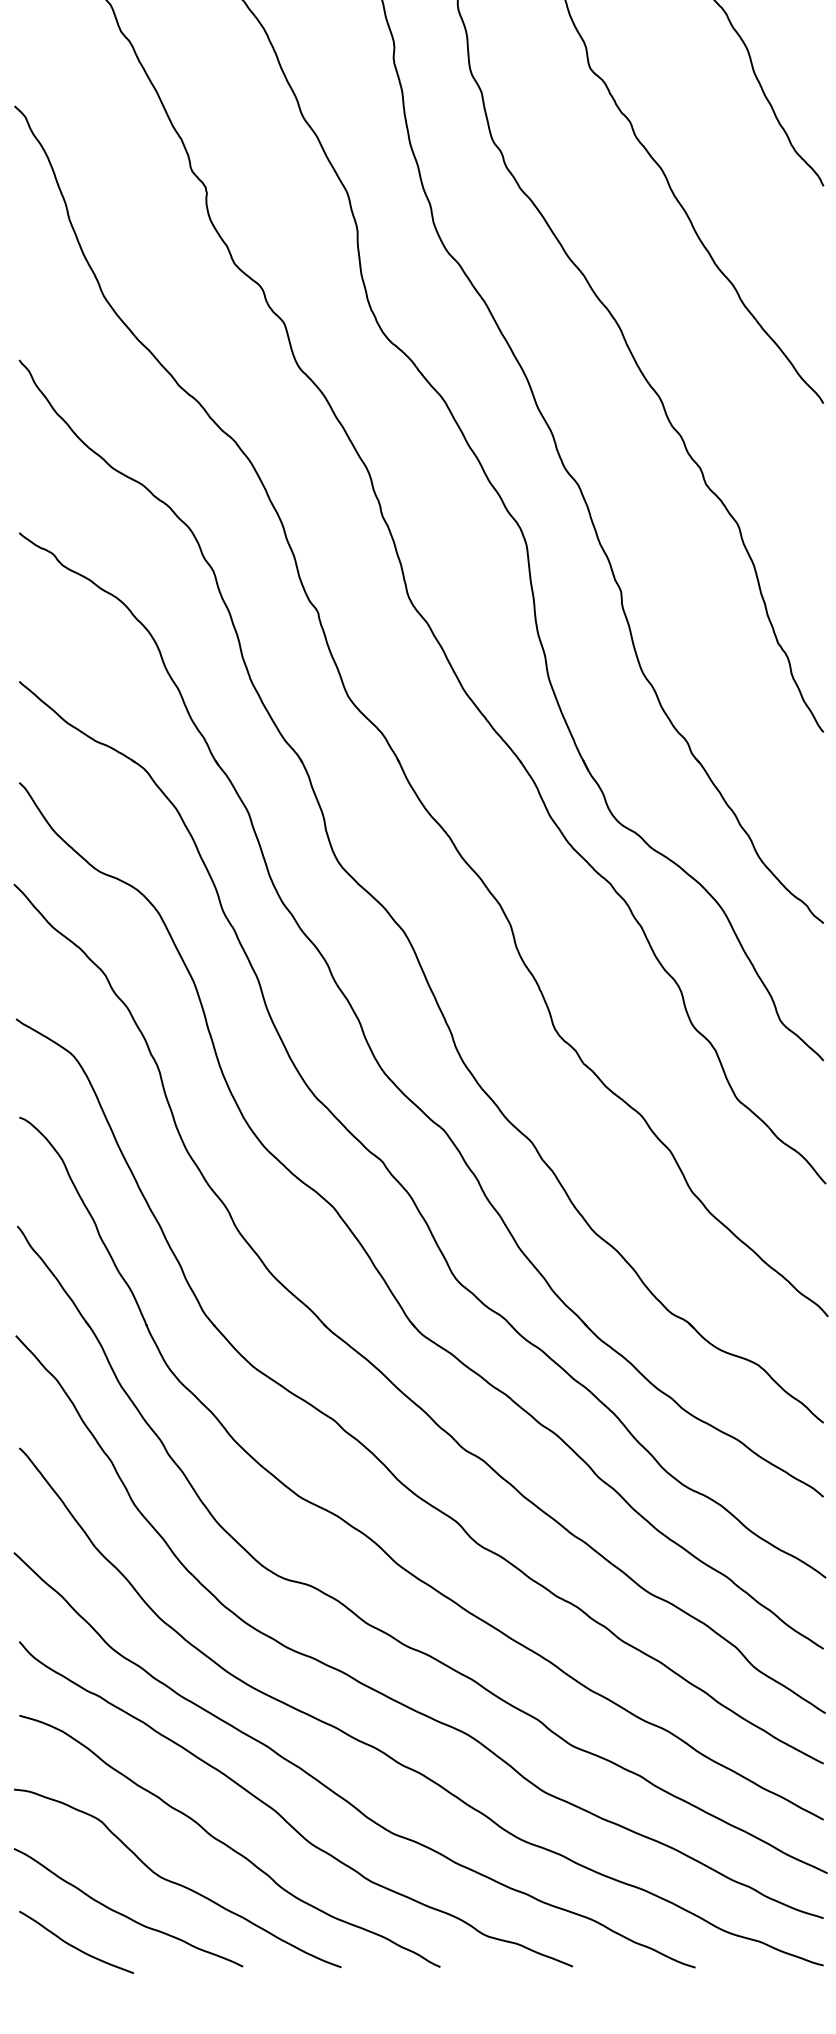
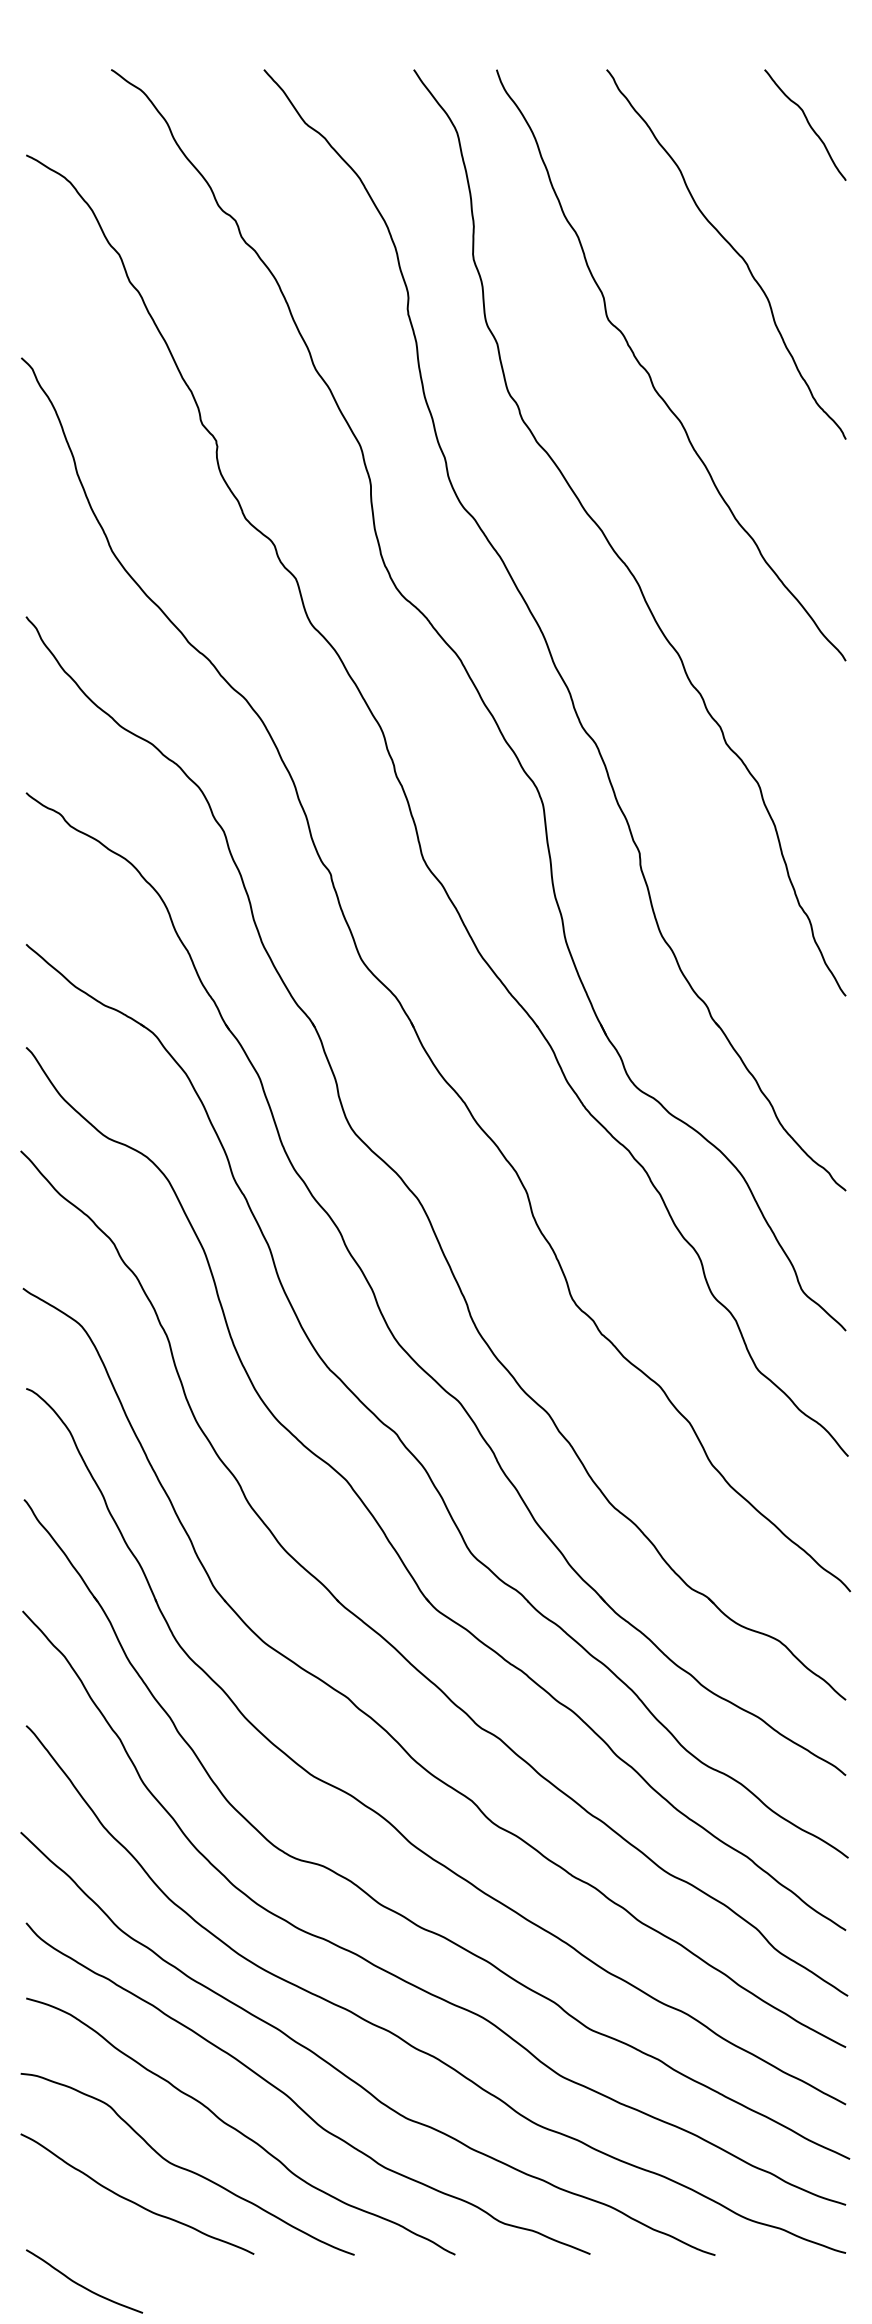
curve: (74, 1946) -> (82, 2285), moved

